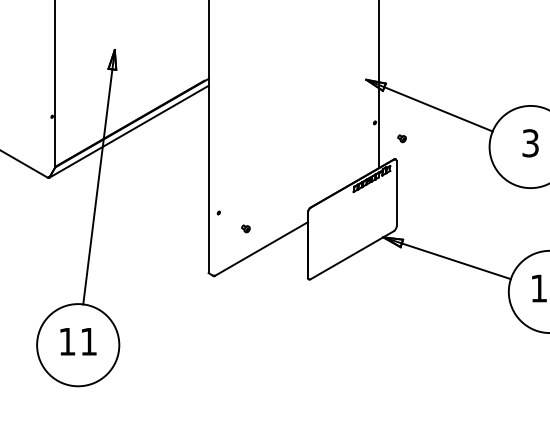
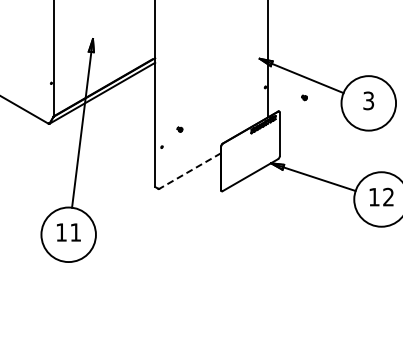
part: (402, 138) -> (304, 97), moved
part: (245, 228) -> (179, 129), moved
line: (261, 249) -> (190, 171), solid -> dashed

